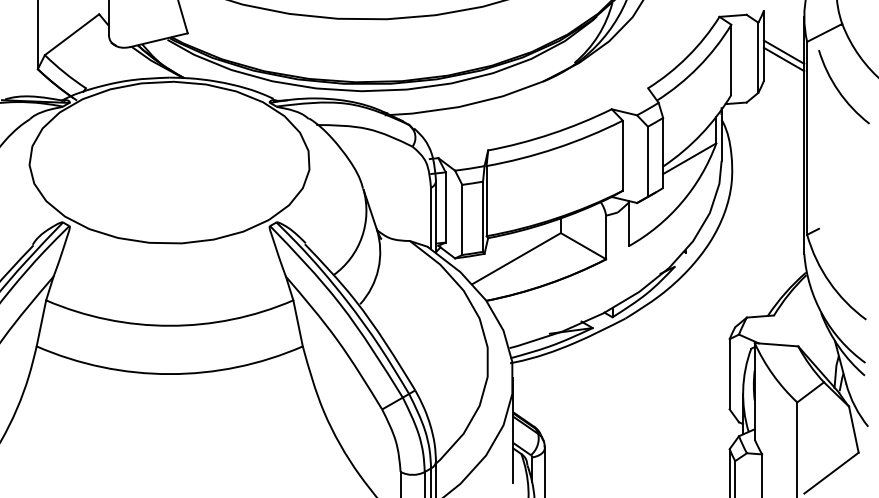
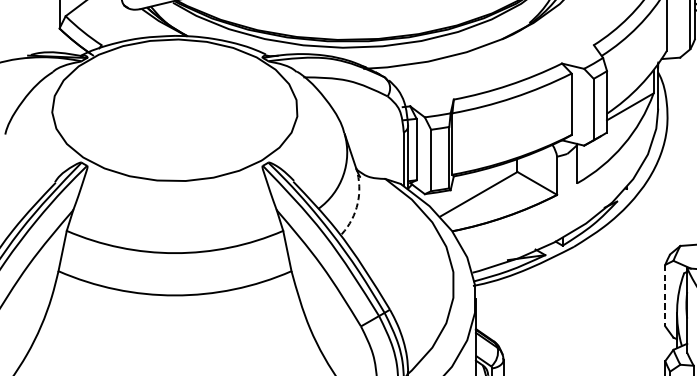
arc: (378, 269) -> (357, 203), solid -> dashed
line: (729, 374) -> (665, 295), solid -> dashed

